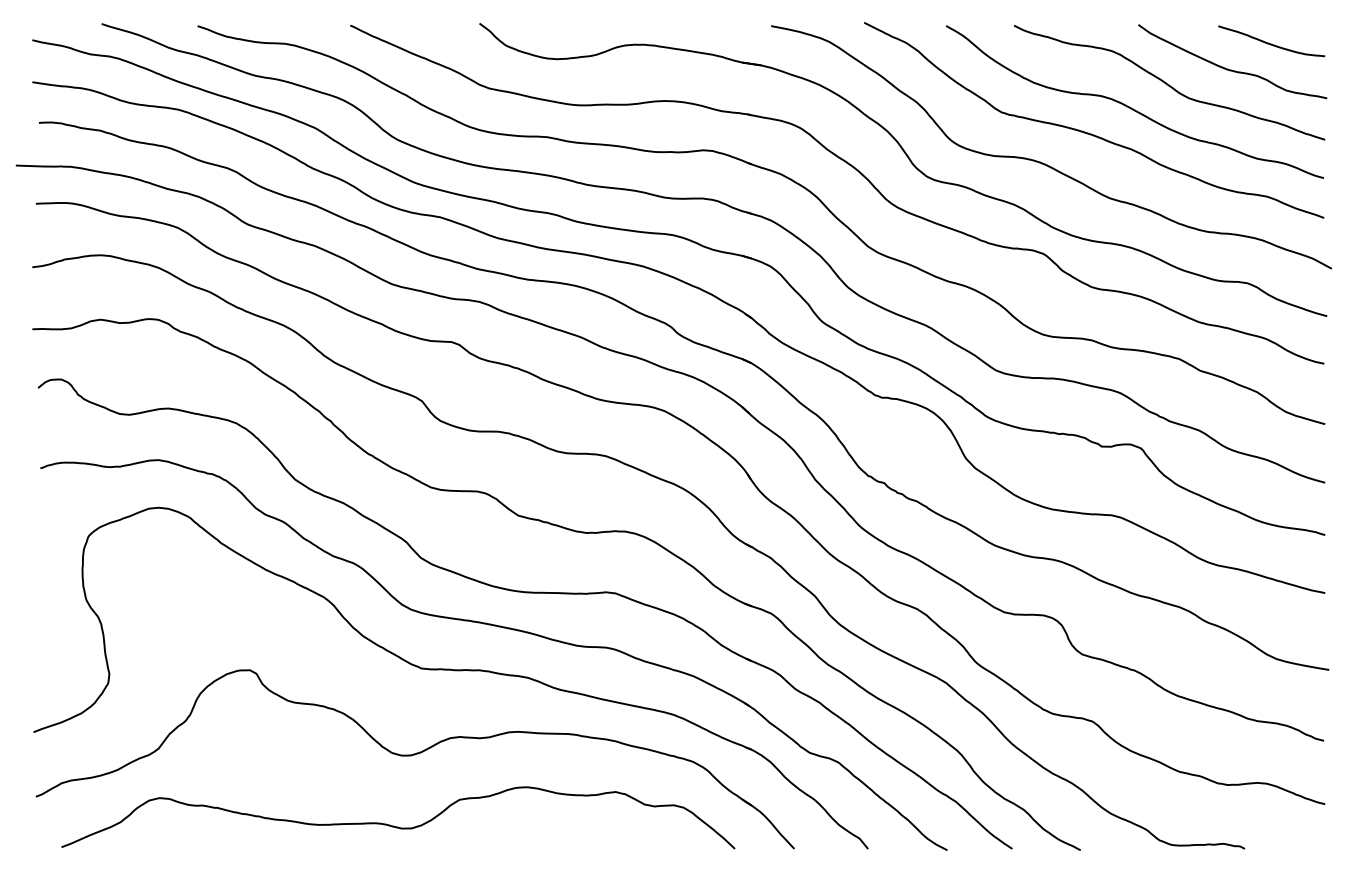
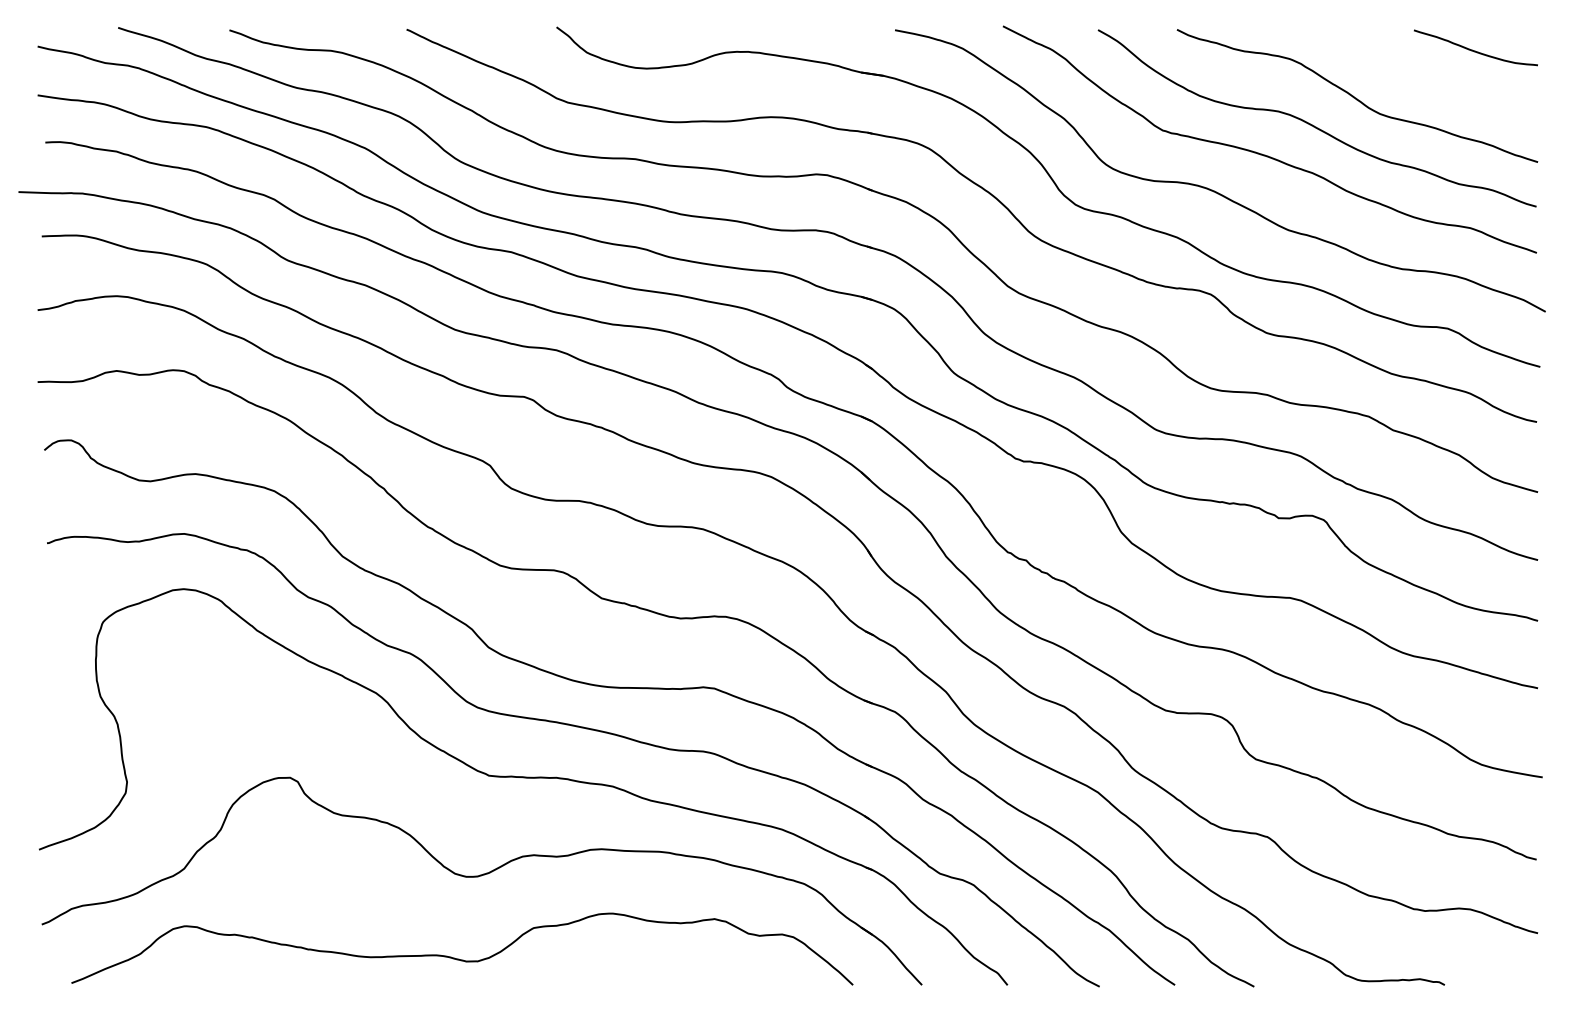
curve: (1231, 69) -> (1429, 80), removed

